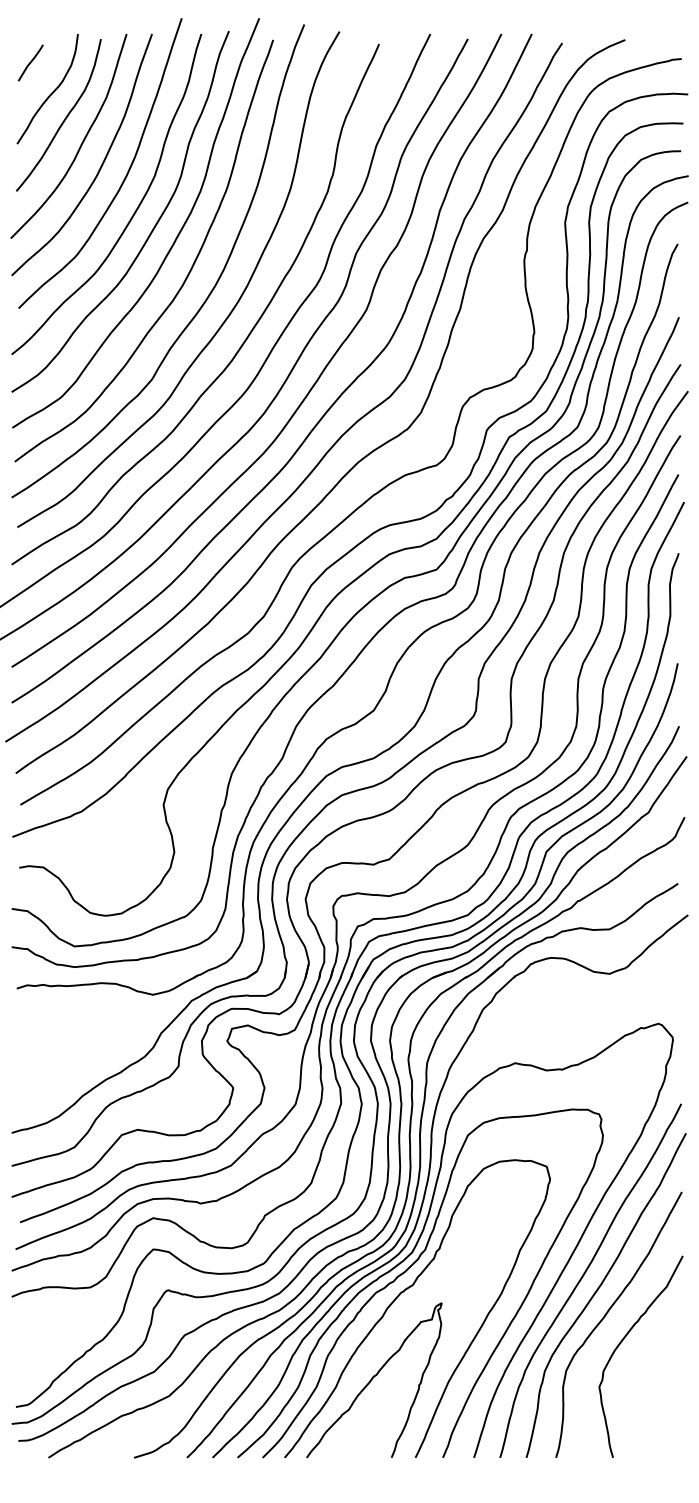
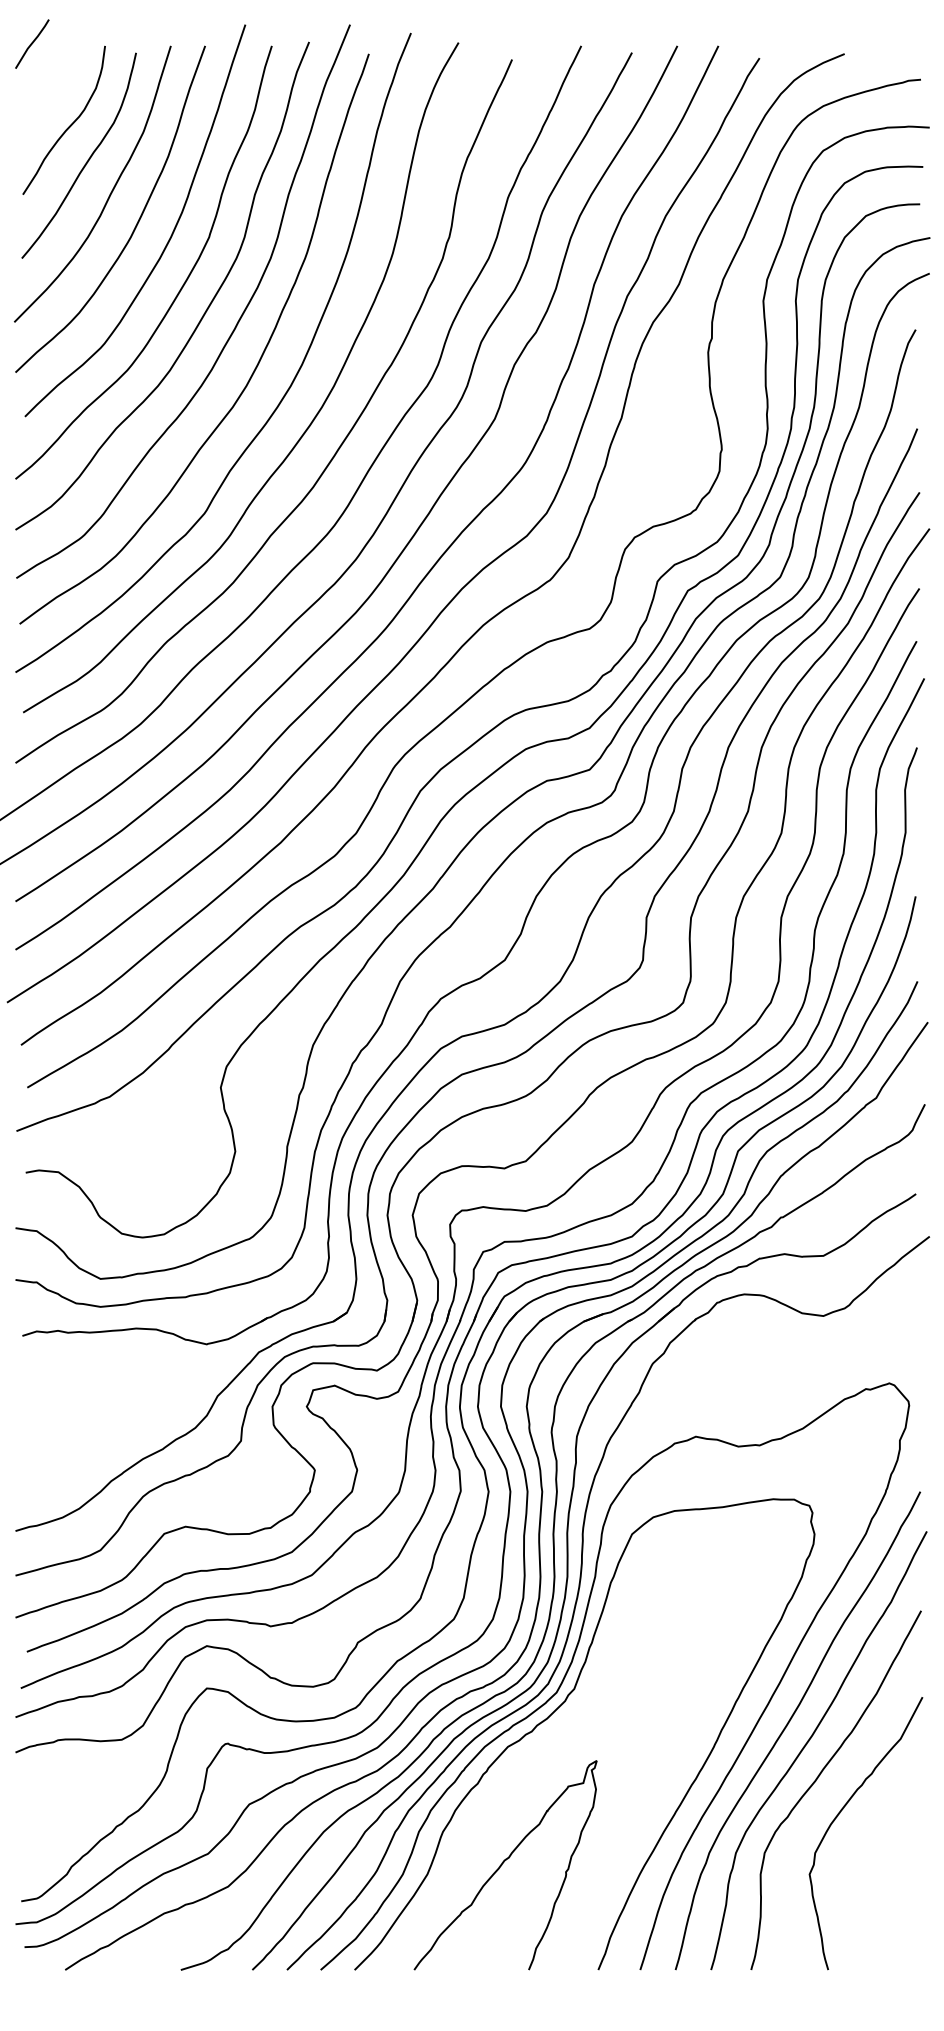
line: (30, 62) -> (32, 43), moved
curve: (404, 1291) -> (546, 1745), removed

